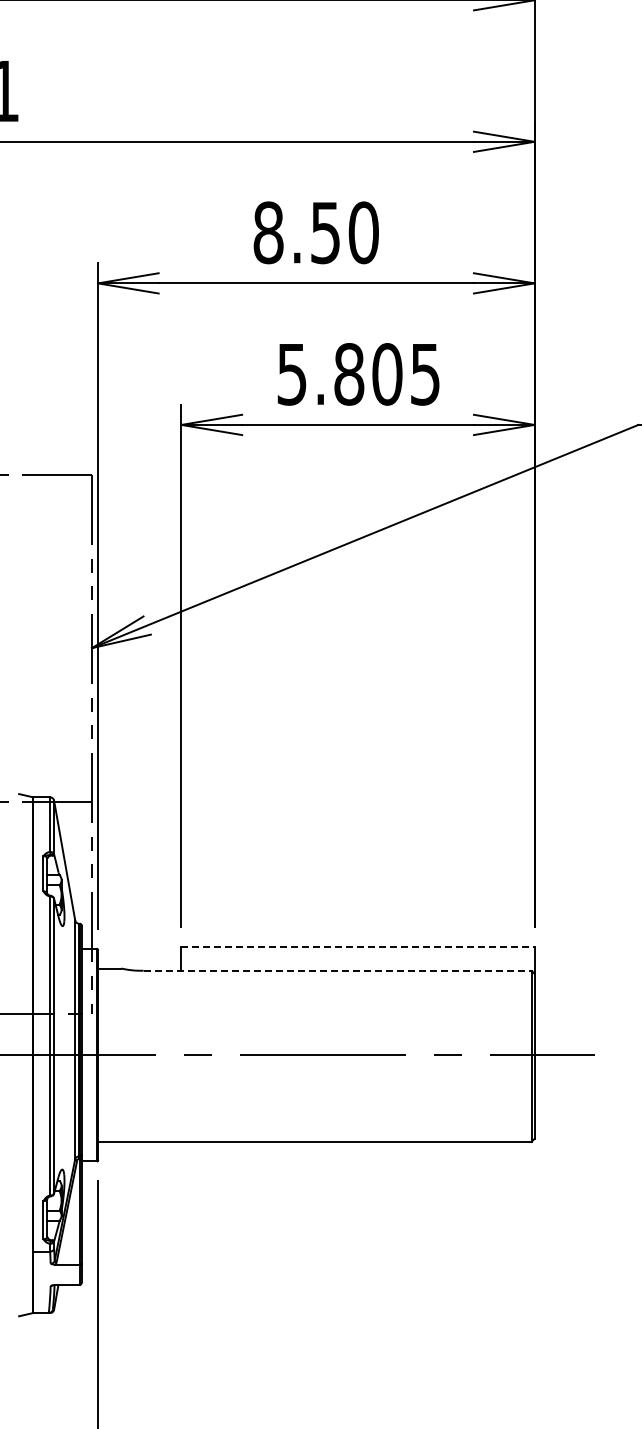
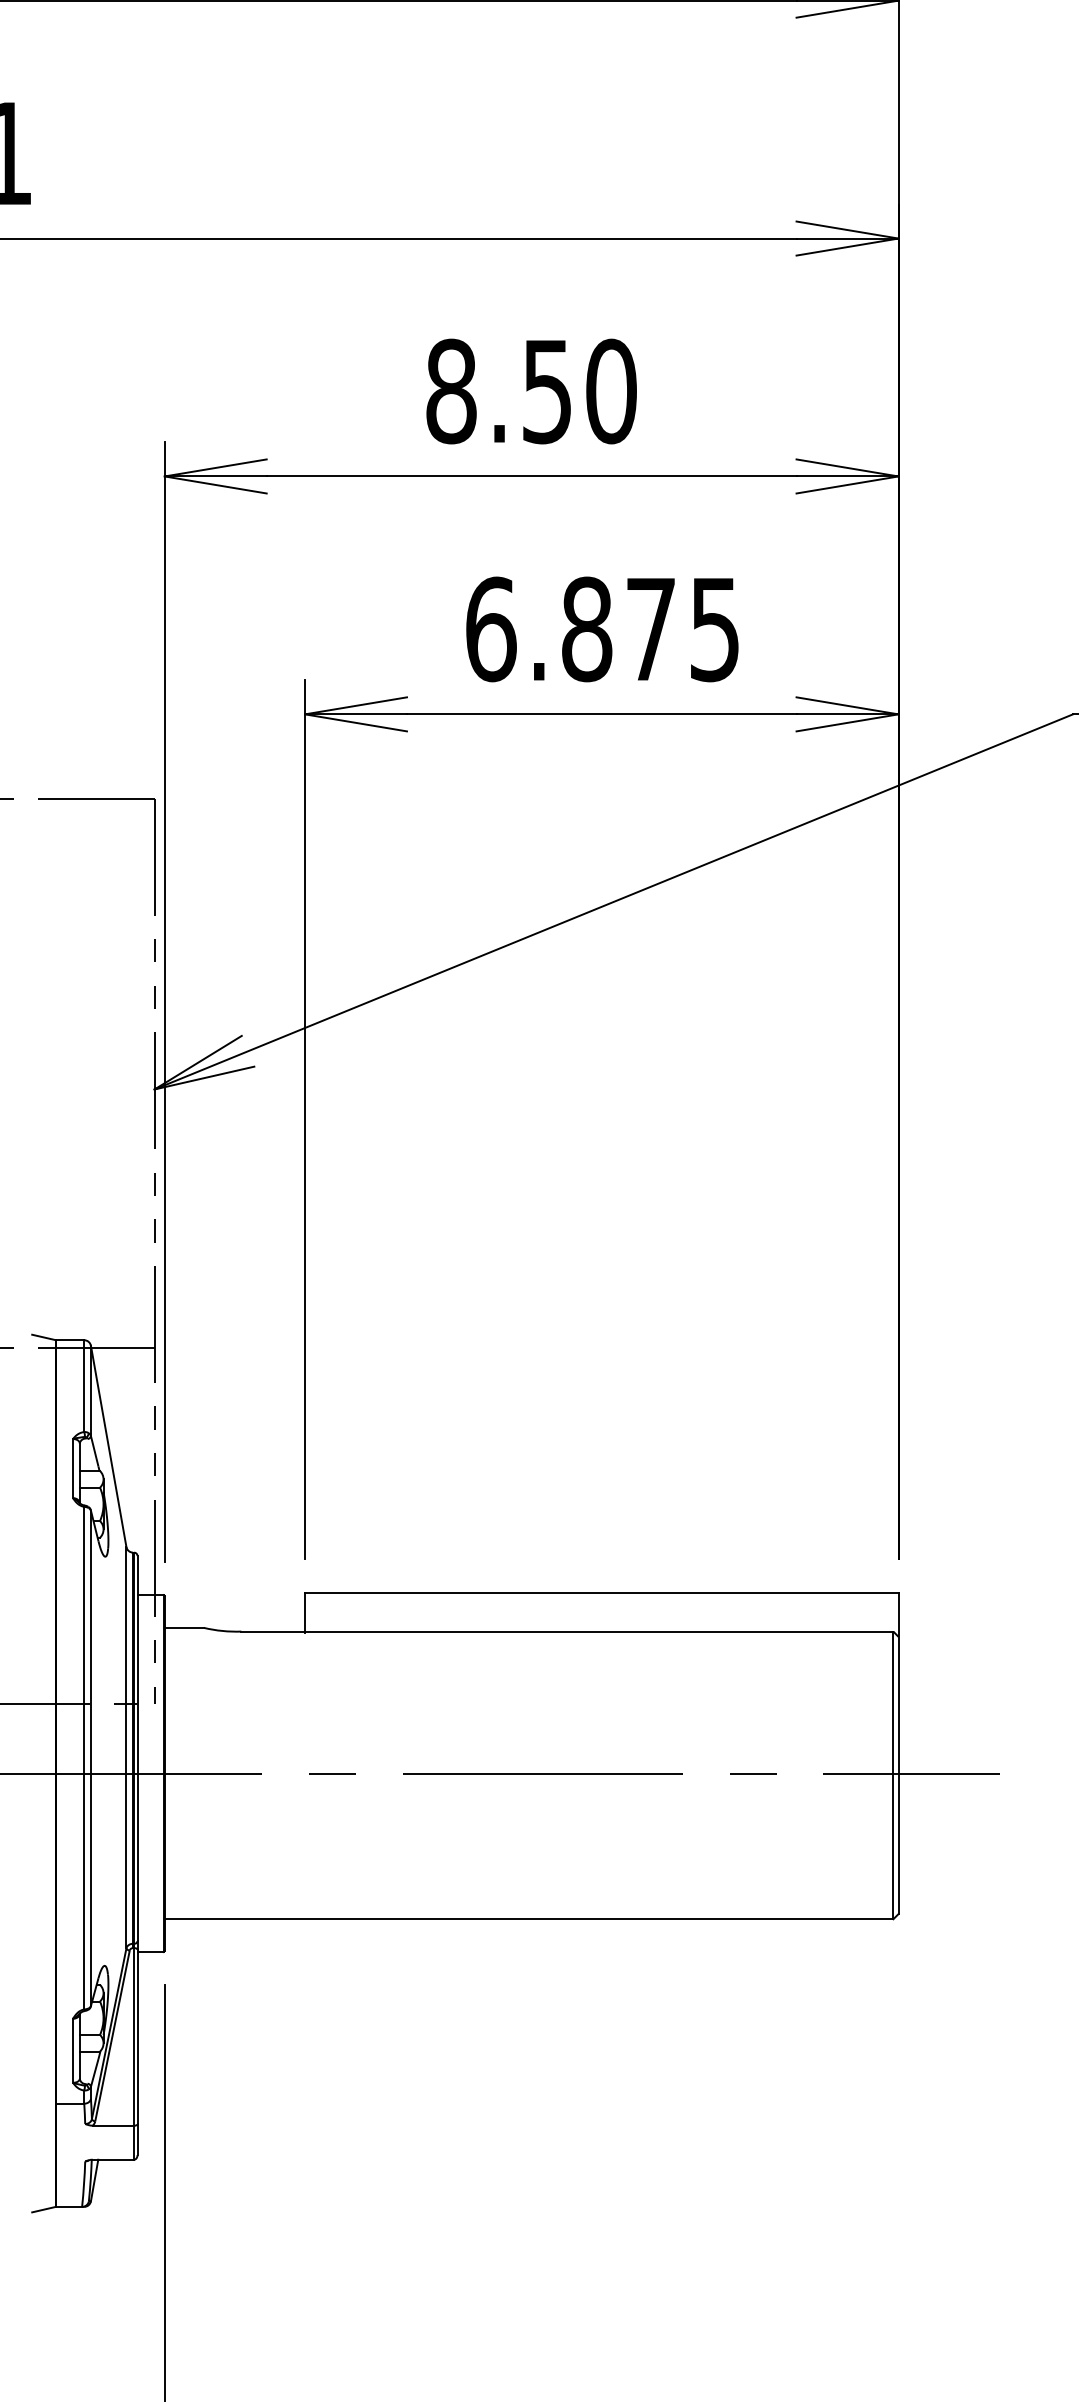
text: (339, 374) -> (570, 629), 5.805 -> 6.875
line: (358, 947) -> (602, 1592), dashed -> solid
line: (337, 970) -> (567, 1631), dashed -> solid

